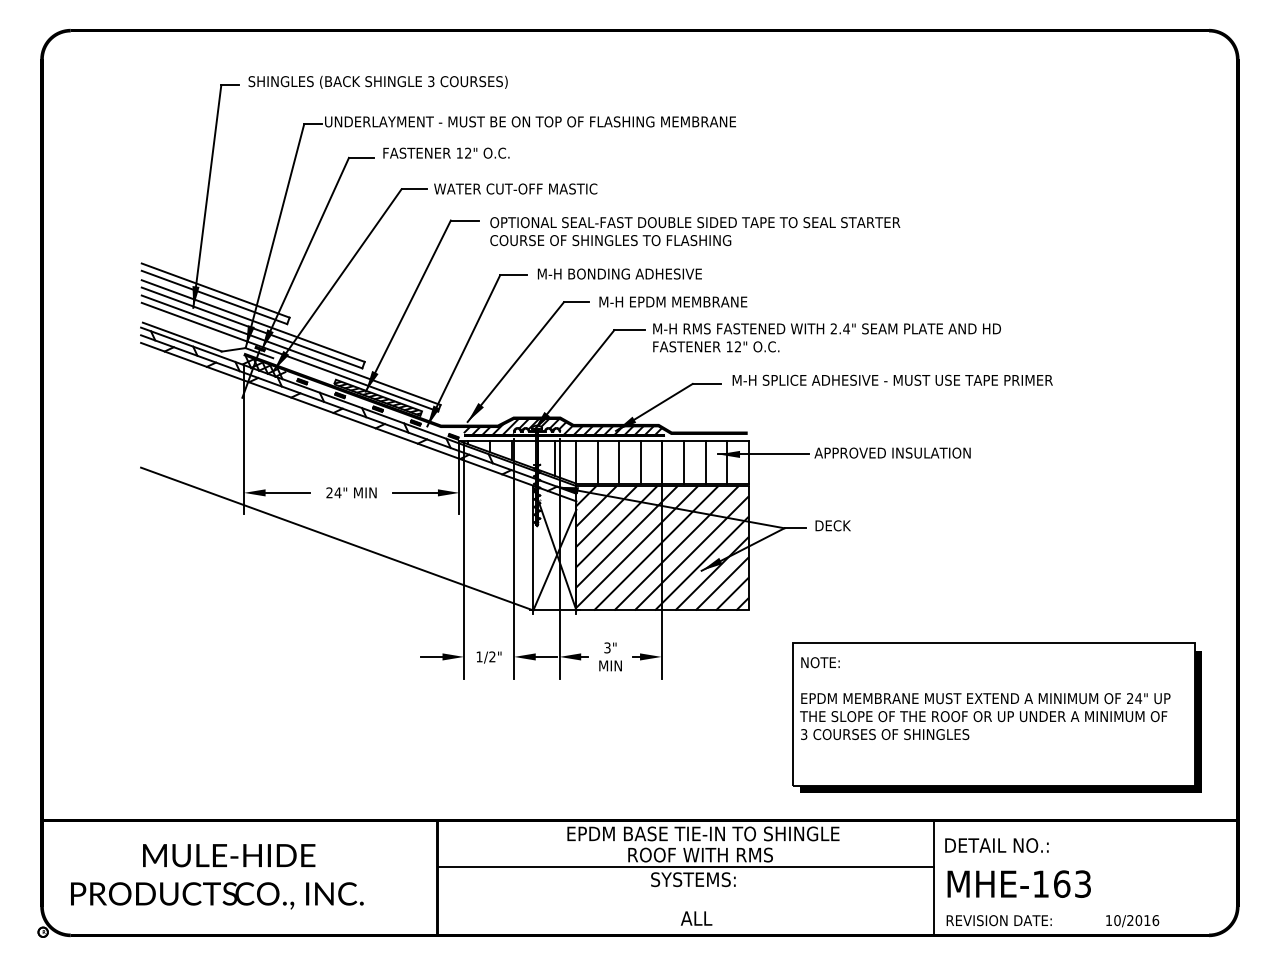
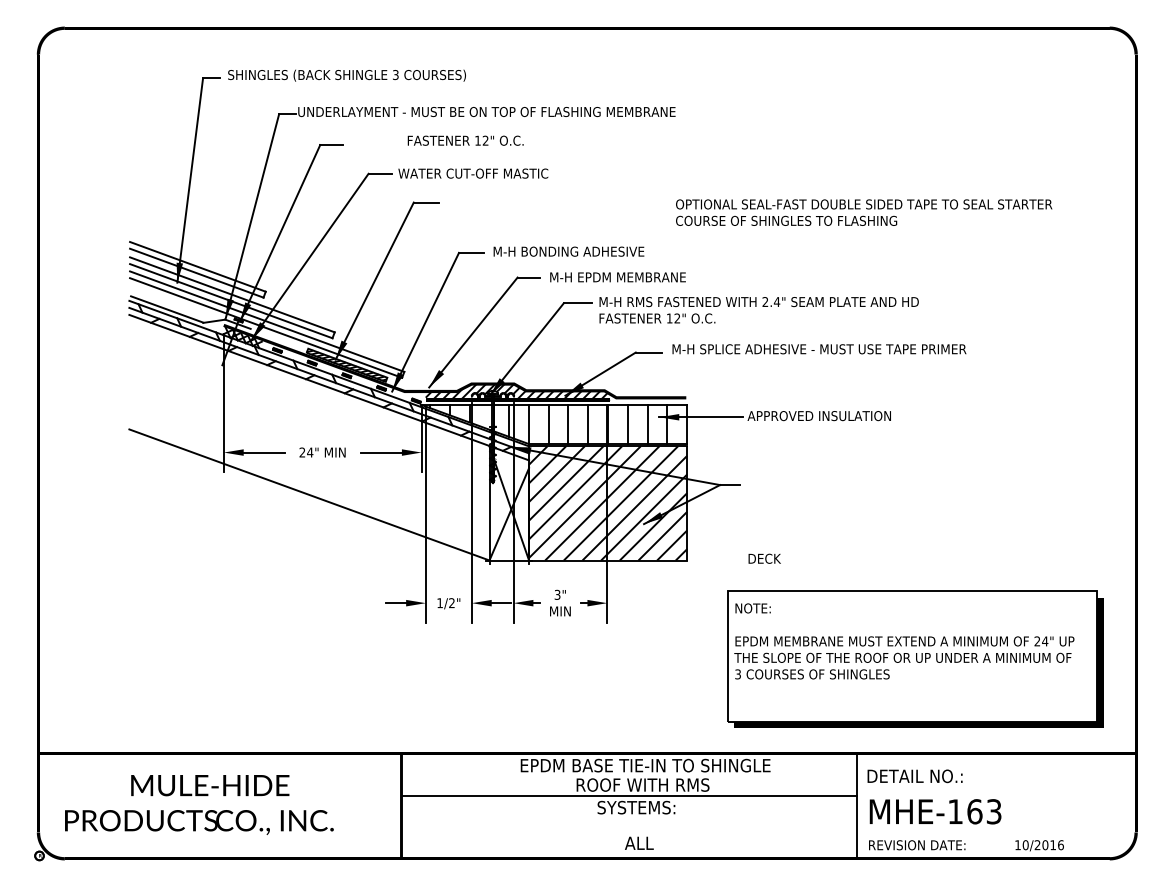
text: (446, 152) -> (465, 140), moved
text: (695, 231) -> (864, 212), moved
text: (832, 525) -> (764, 558), moved

